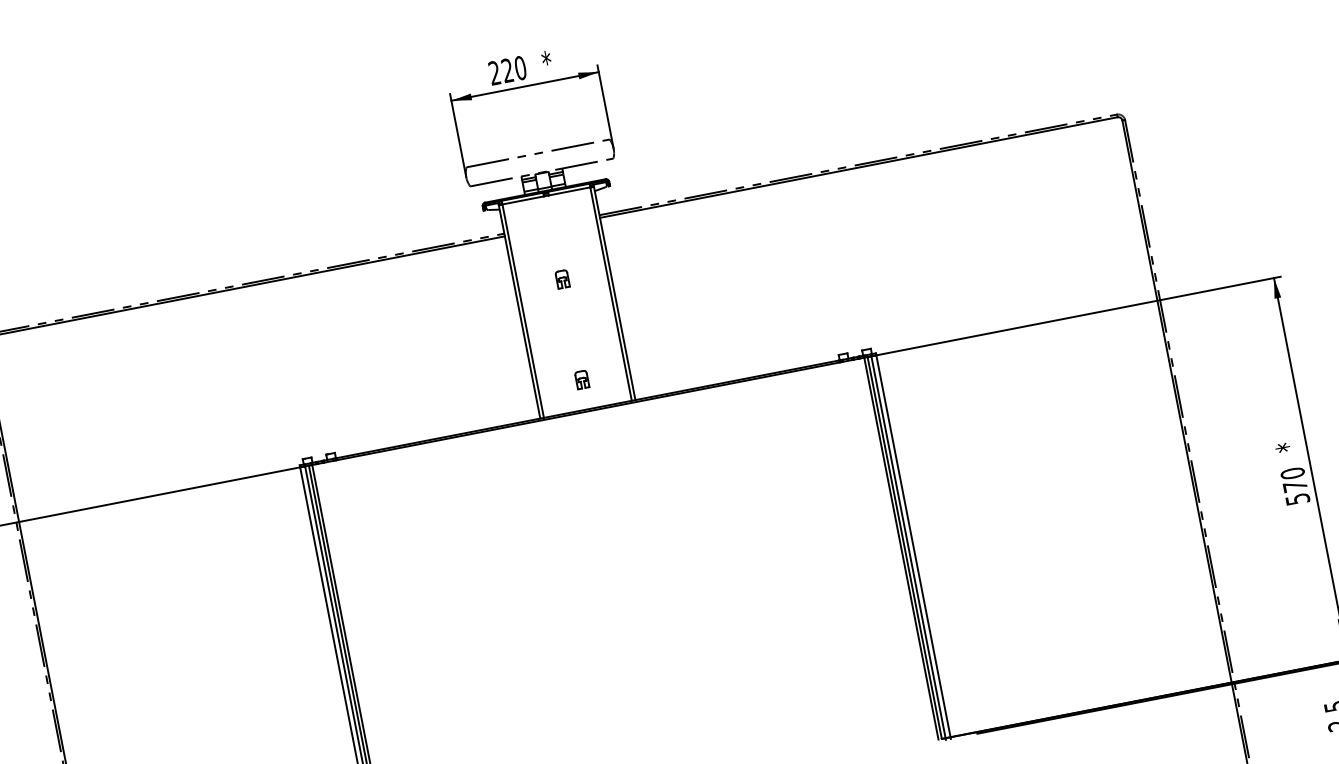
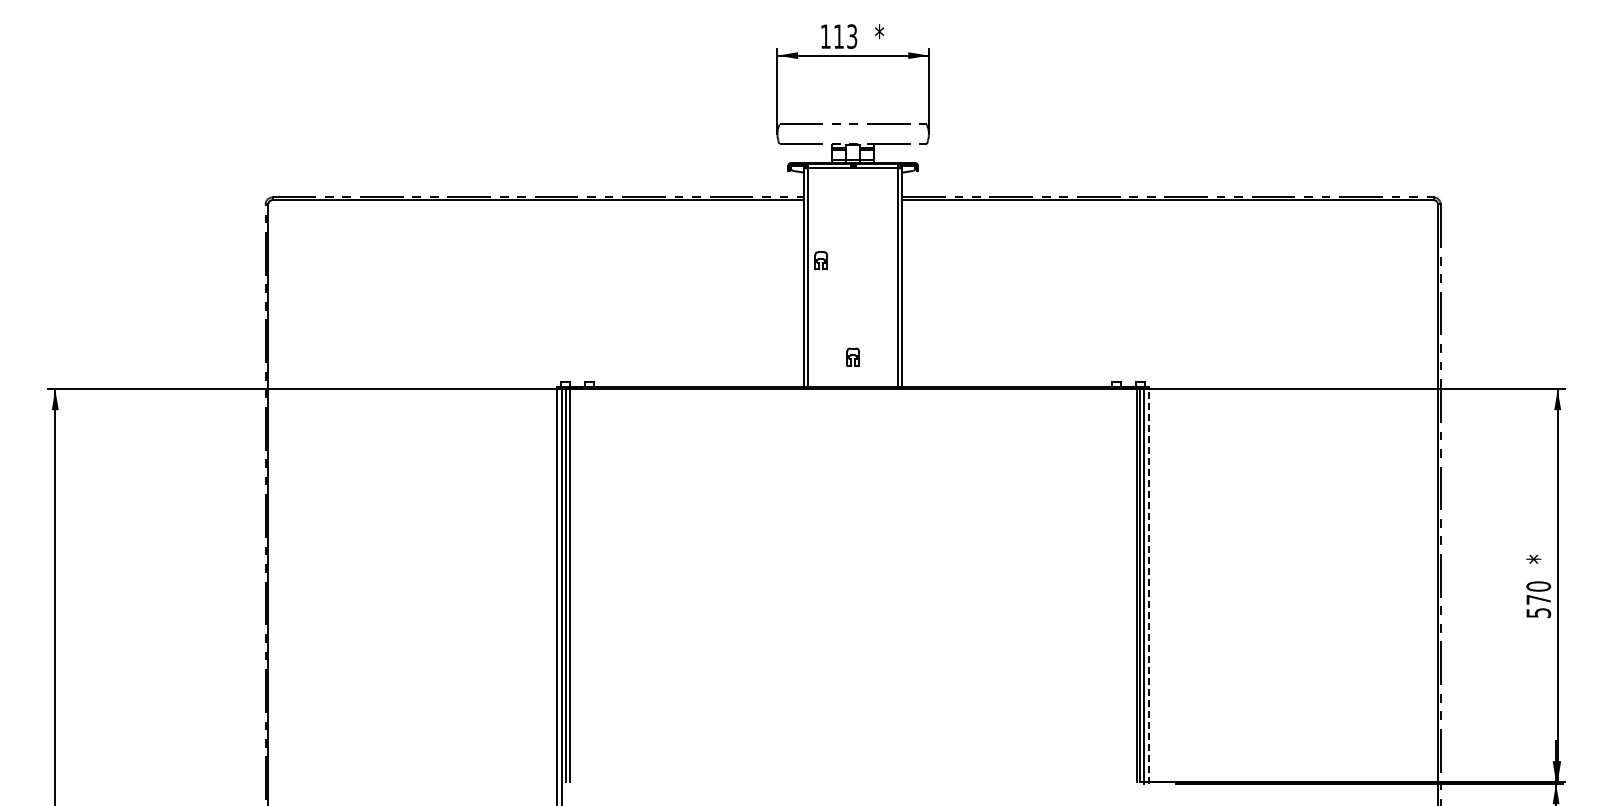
text: (507, 70) -> (838, 36), 220 -> 113
part: (561, 279) -> (820, 260), moved
line: (913, 547) -> (1149, 586), solid -> dashed

